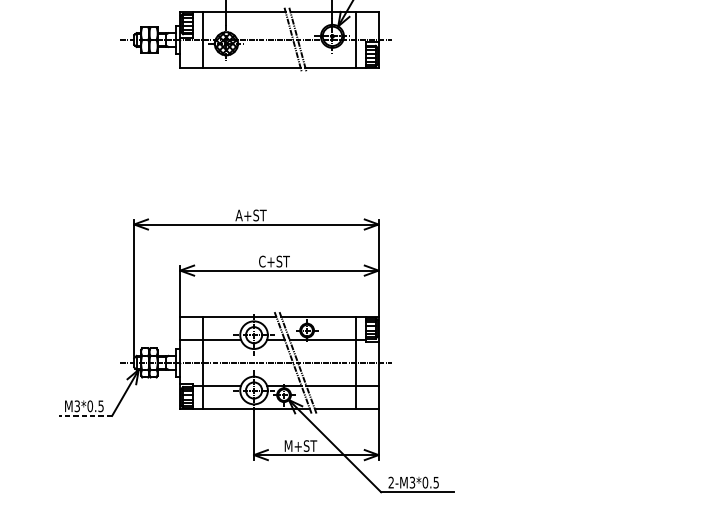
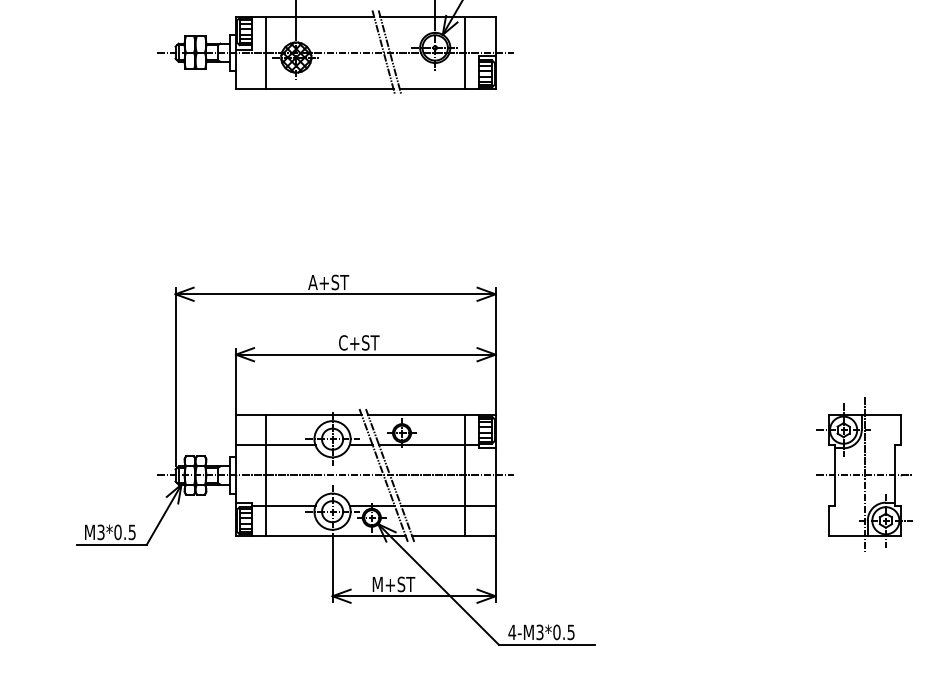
part: (660, 362) -> (864, 474), added
line: (86, 415) -> (112, 544), dashed -> solid
text: (391, 481) -> (512, 631), 2-M3*0.5 -> 4-M3*0.5

